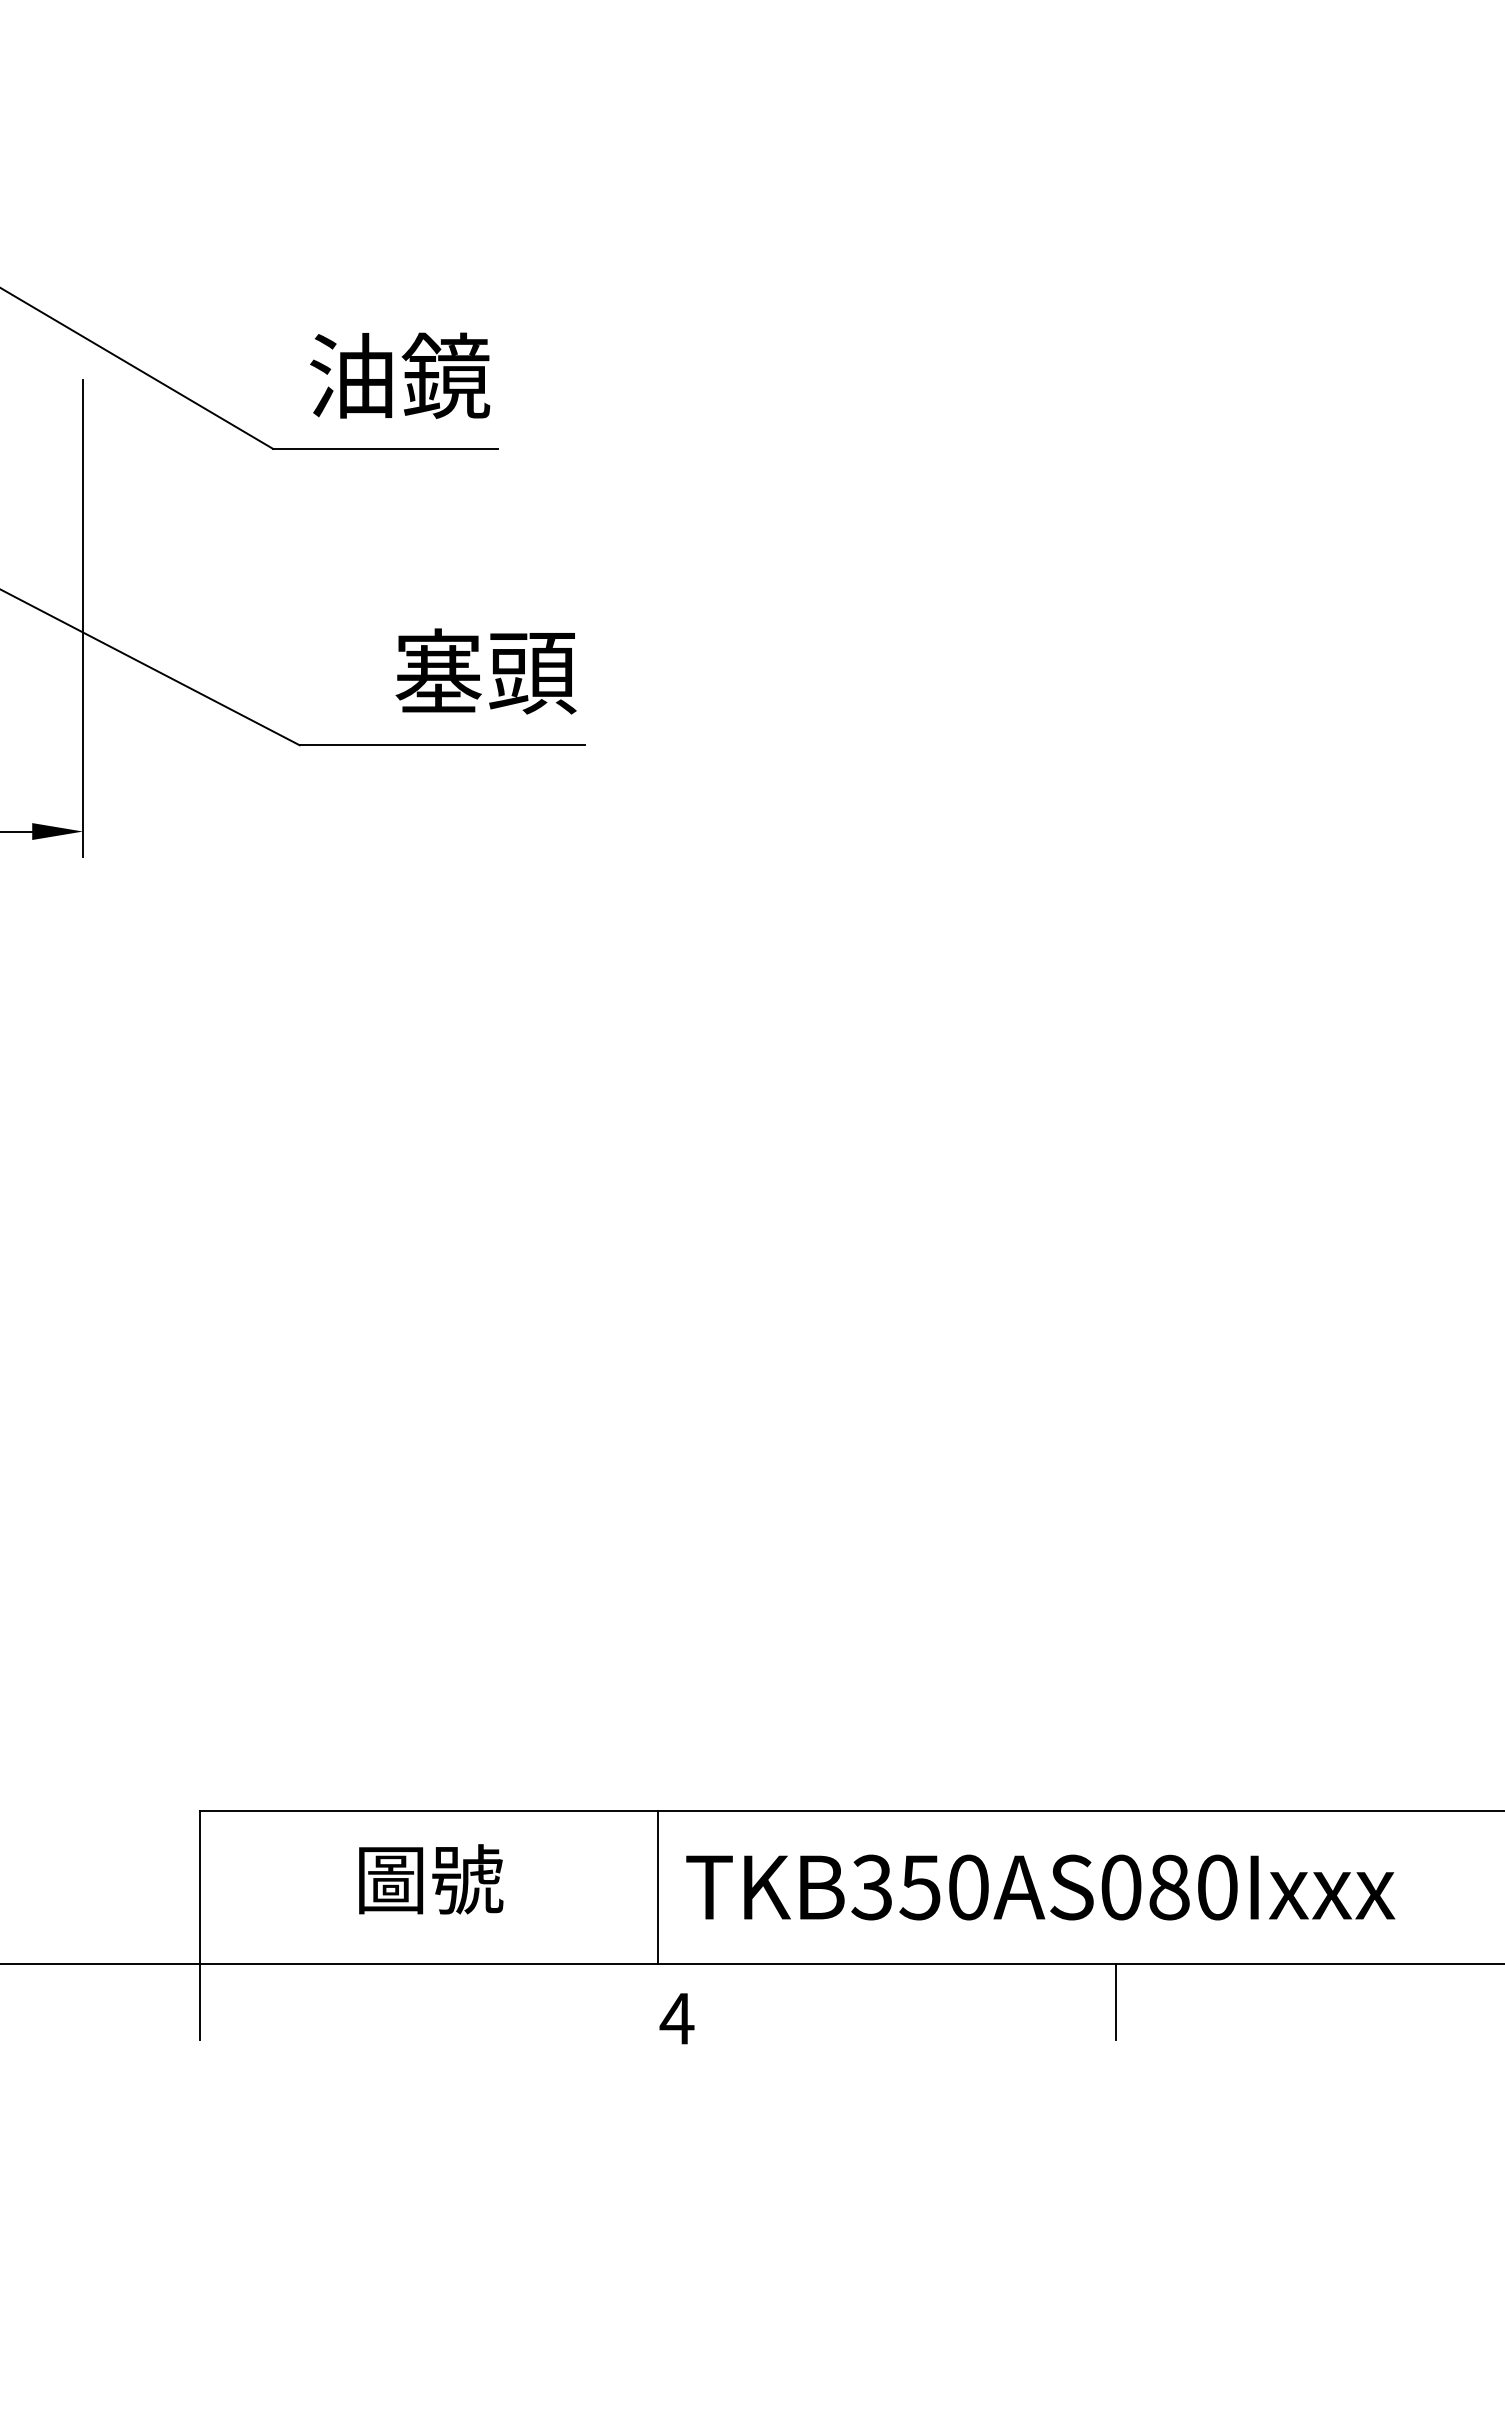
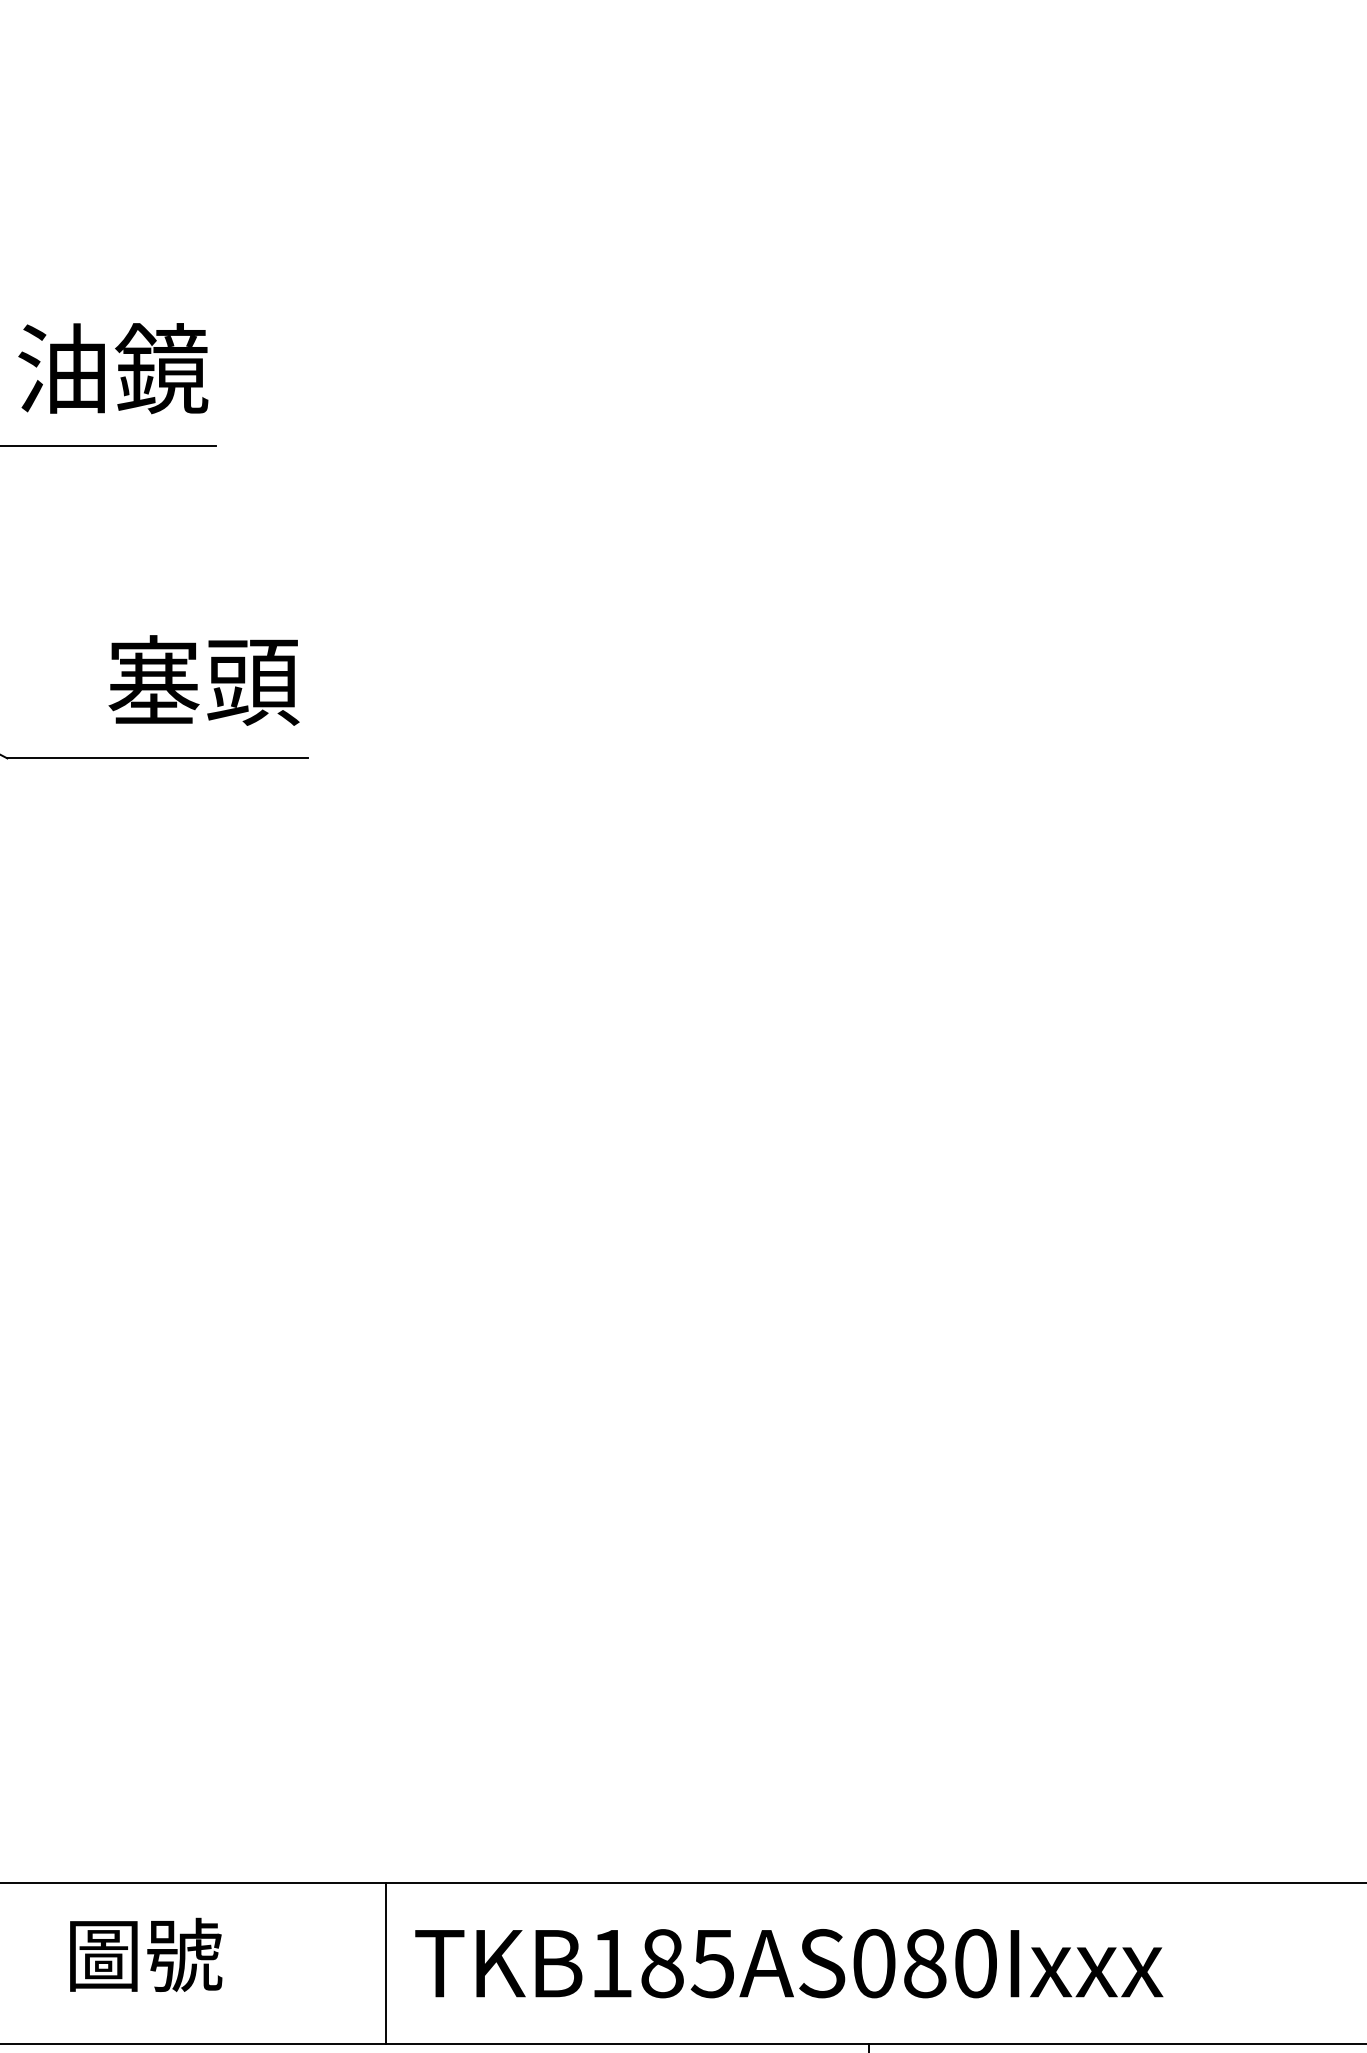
text: (919, 1887) -> (661, 1963), TKB350AS080Ixxx -> TKB185AS080Ixxx

